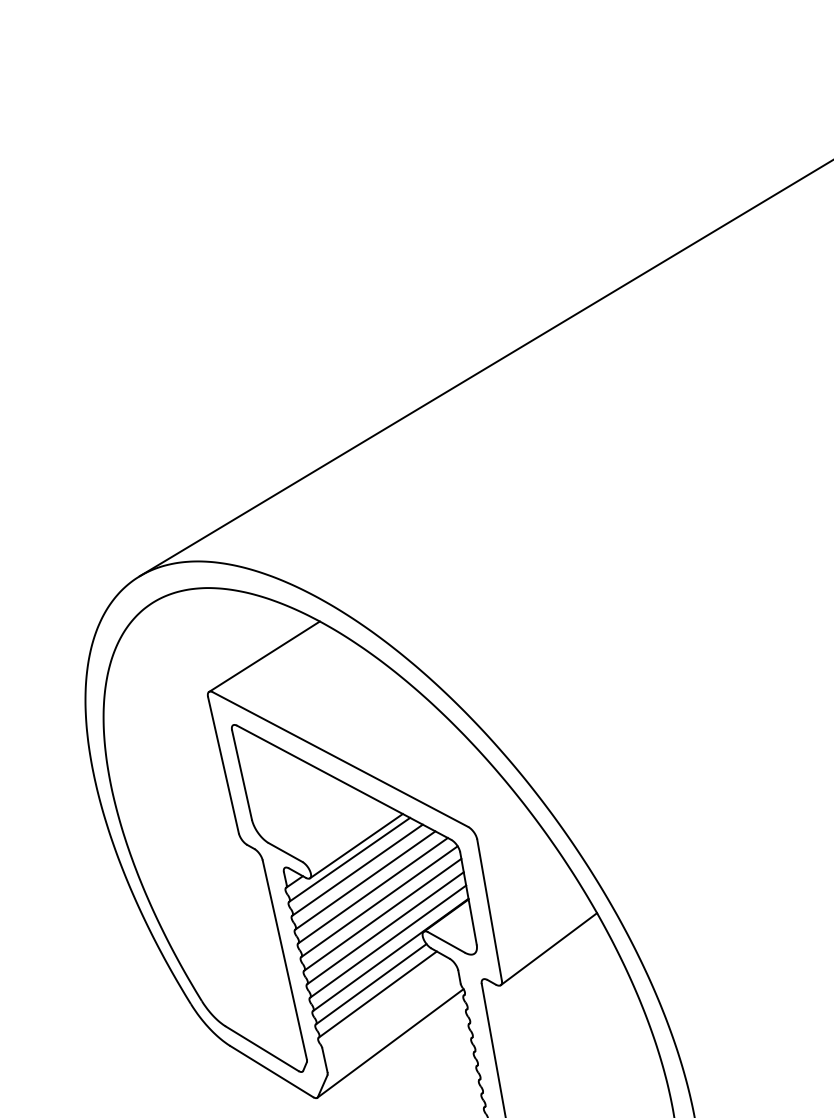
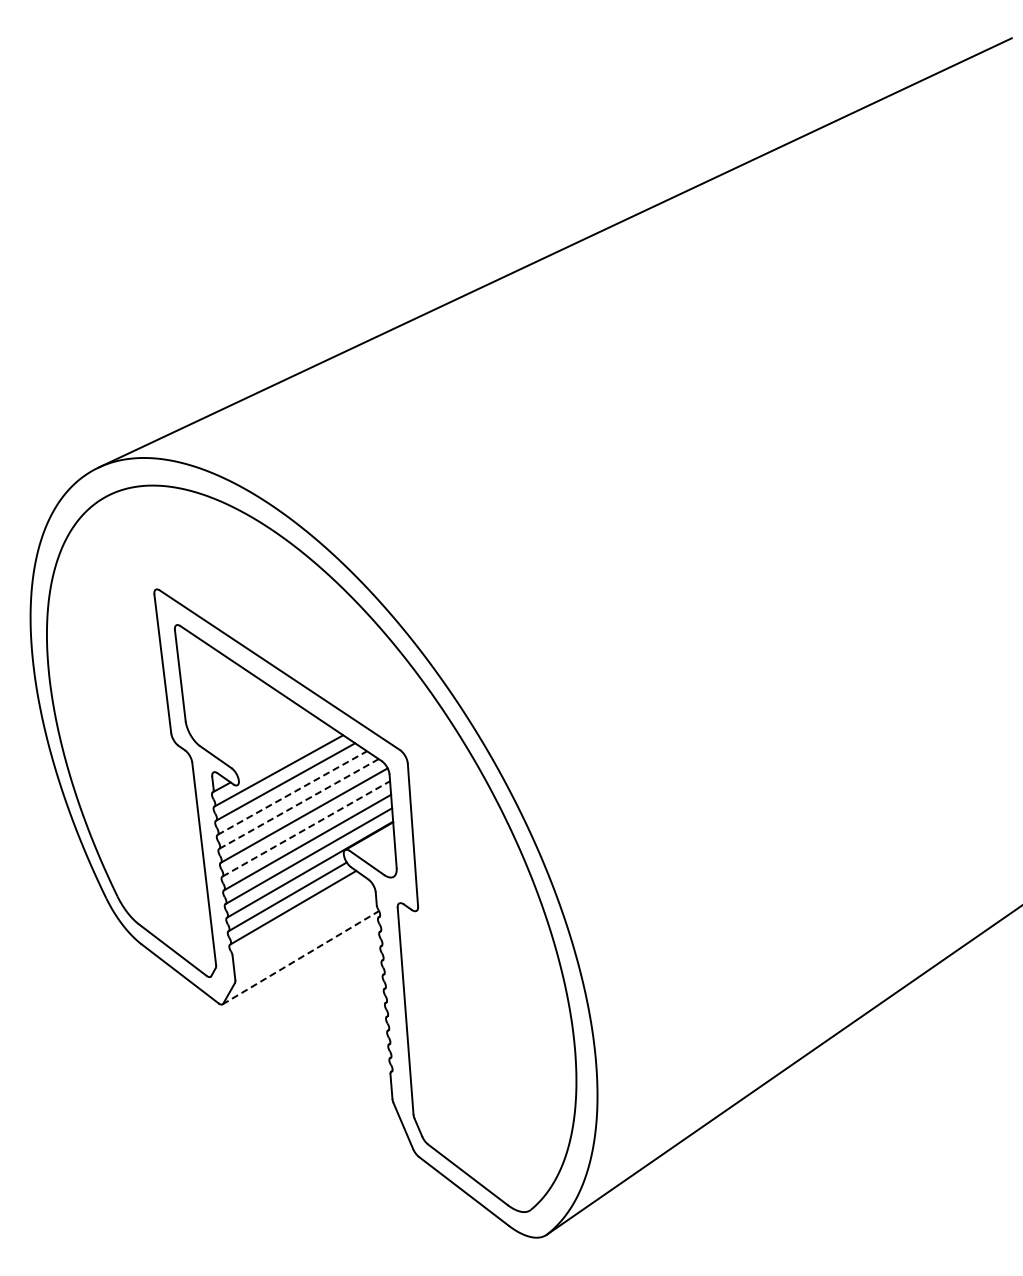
line: (264, 656) -> (214, 559), removed
line: (355, 845) -> (286, 757), removed
line: (365, 880) -> (292, 793), solid -> dashed
line: (373, 890) -> (299, 803), solid -> dashed
line: (383, 914) -> (306, 828), solid -> dashed
line: (548, 948) -> (467, 879), removed
line: (391, 1043) -> (301, 957), solid -> dashed

